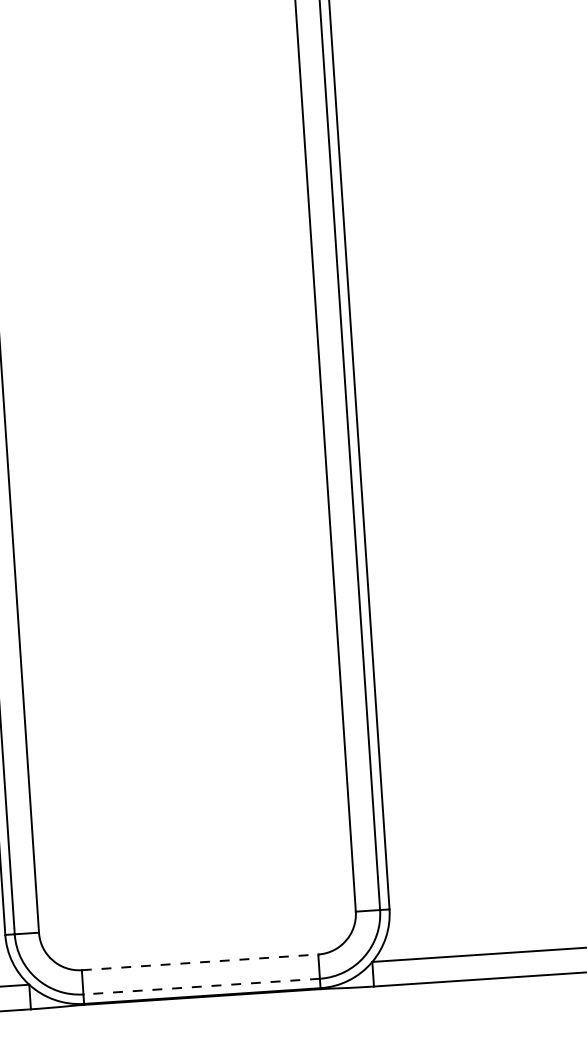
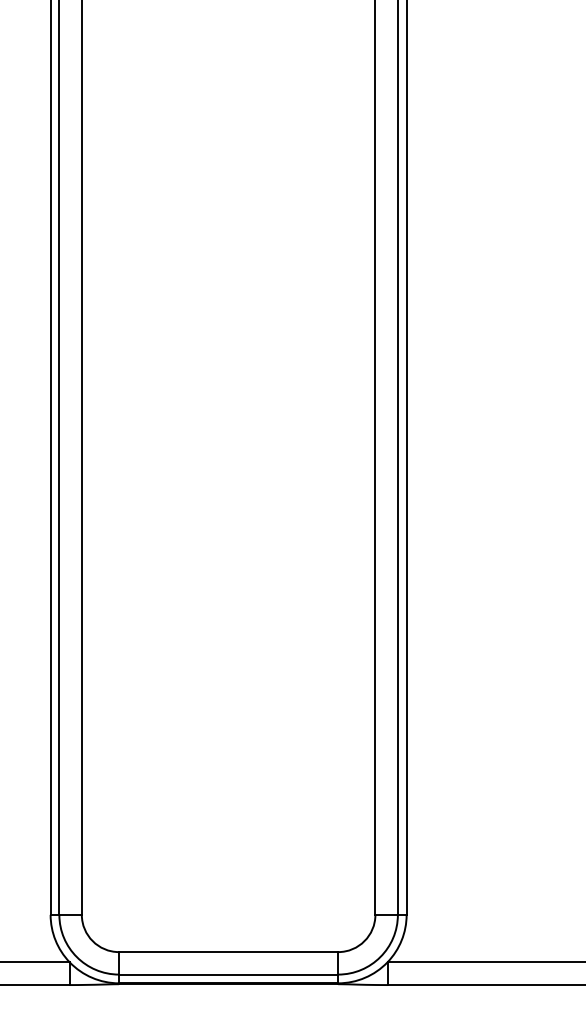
line: (199, 962) -> (228, 952), dashed -> solid
line: (201, 986) -> (228, 974), dashed -> solid

